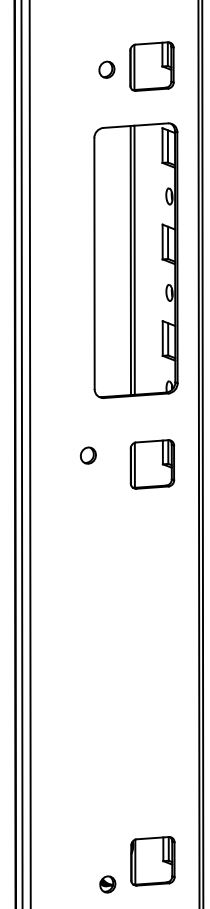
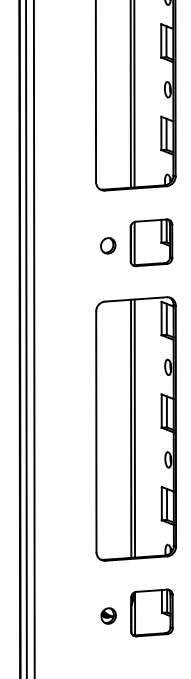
part: (87, 455) -> (107, 245), moved
part: (152, 464) -> (151, 242), moved
part: (136, 646) -> (136, 428), added
part: (152, 861) -> (151, 613), moved
part: (107, 884) -> (108, 616), moved

